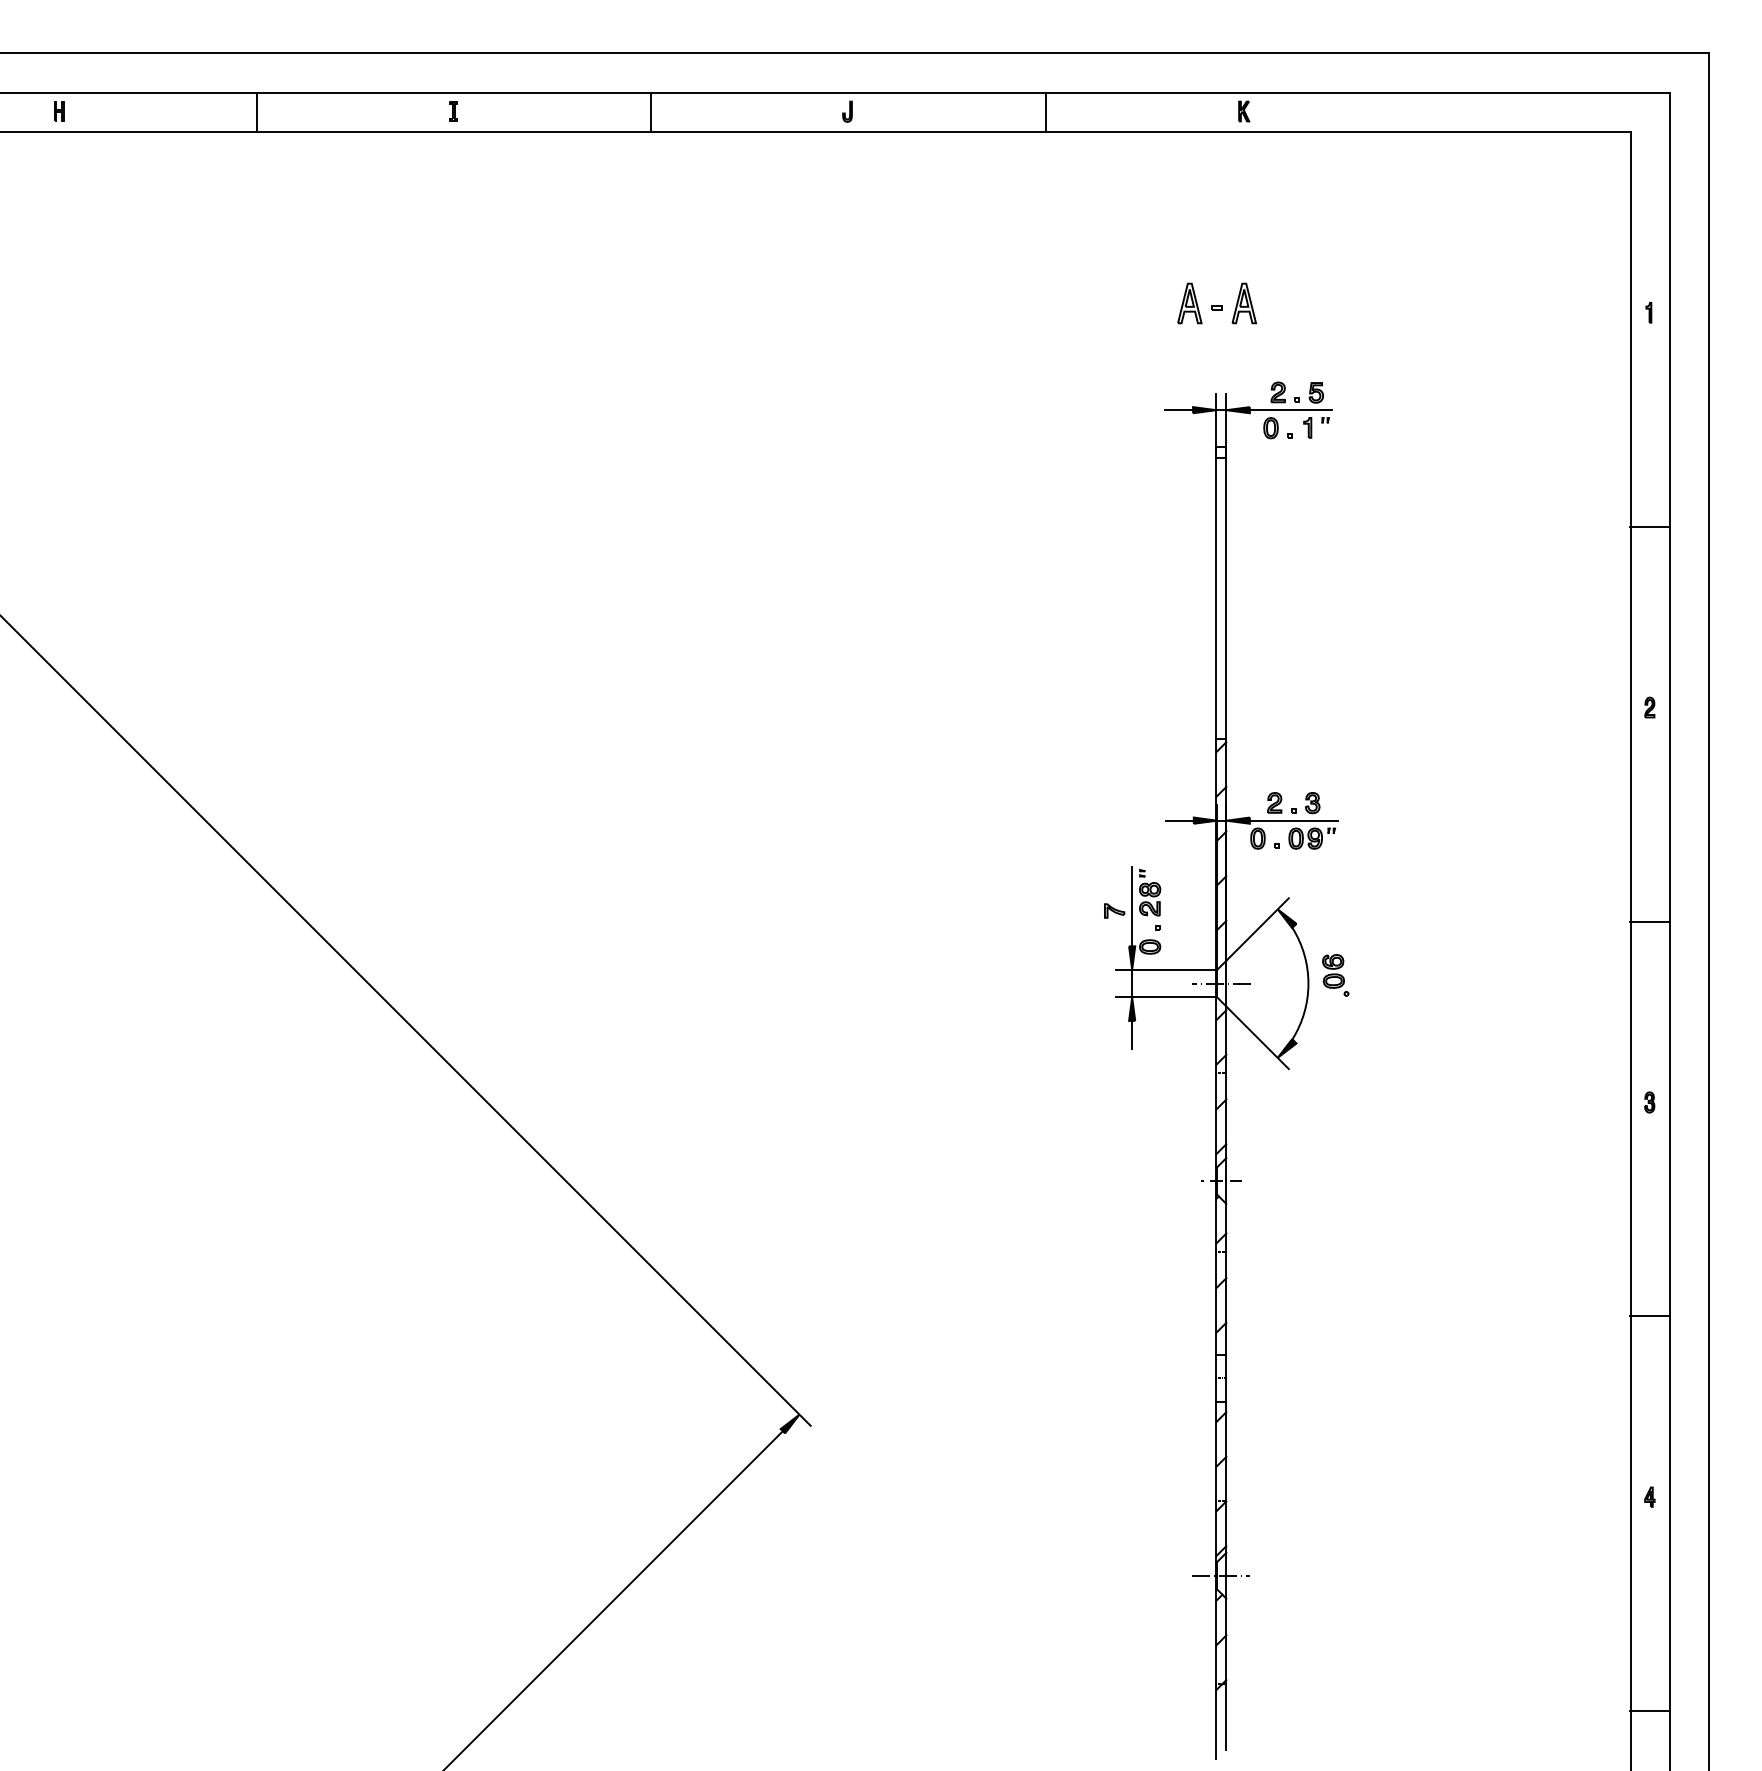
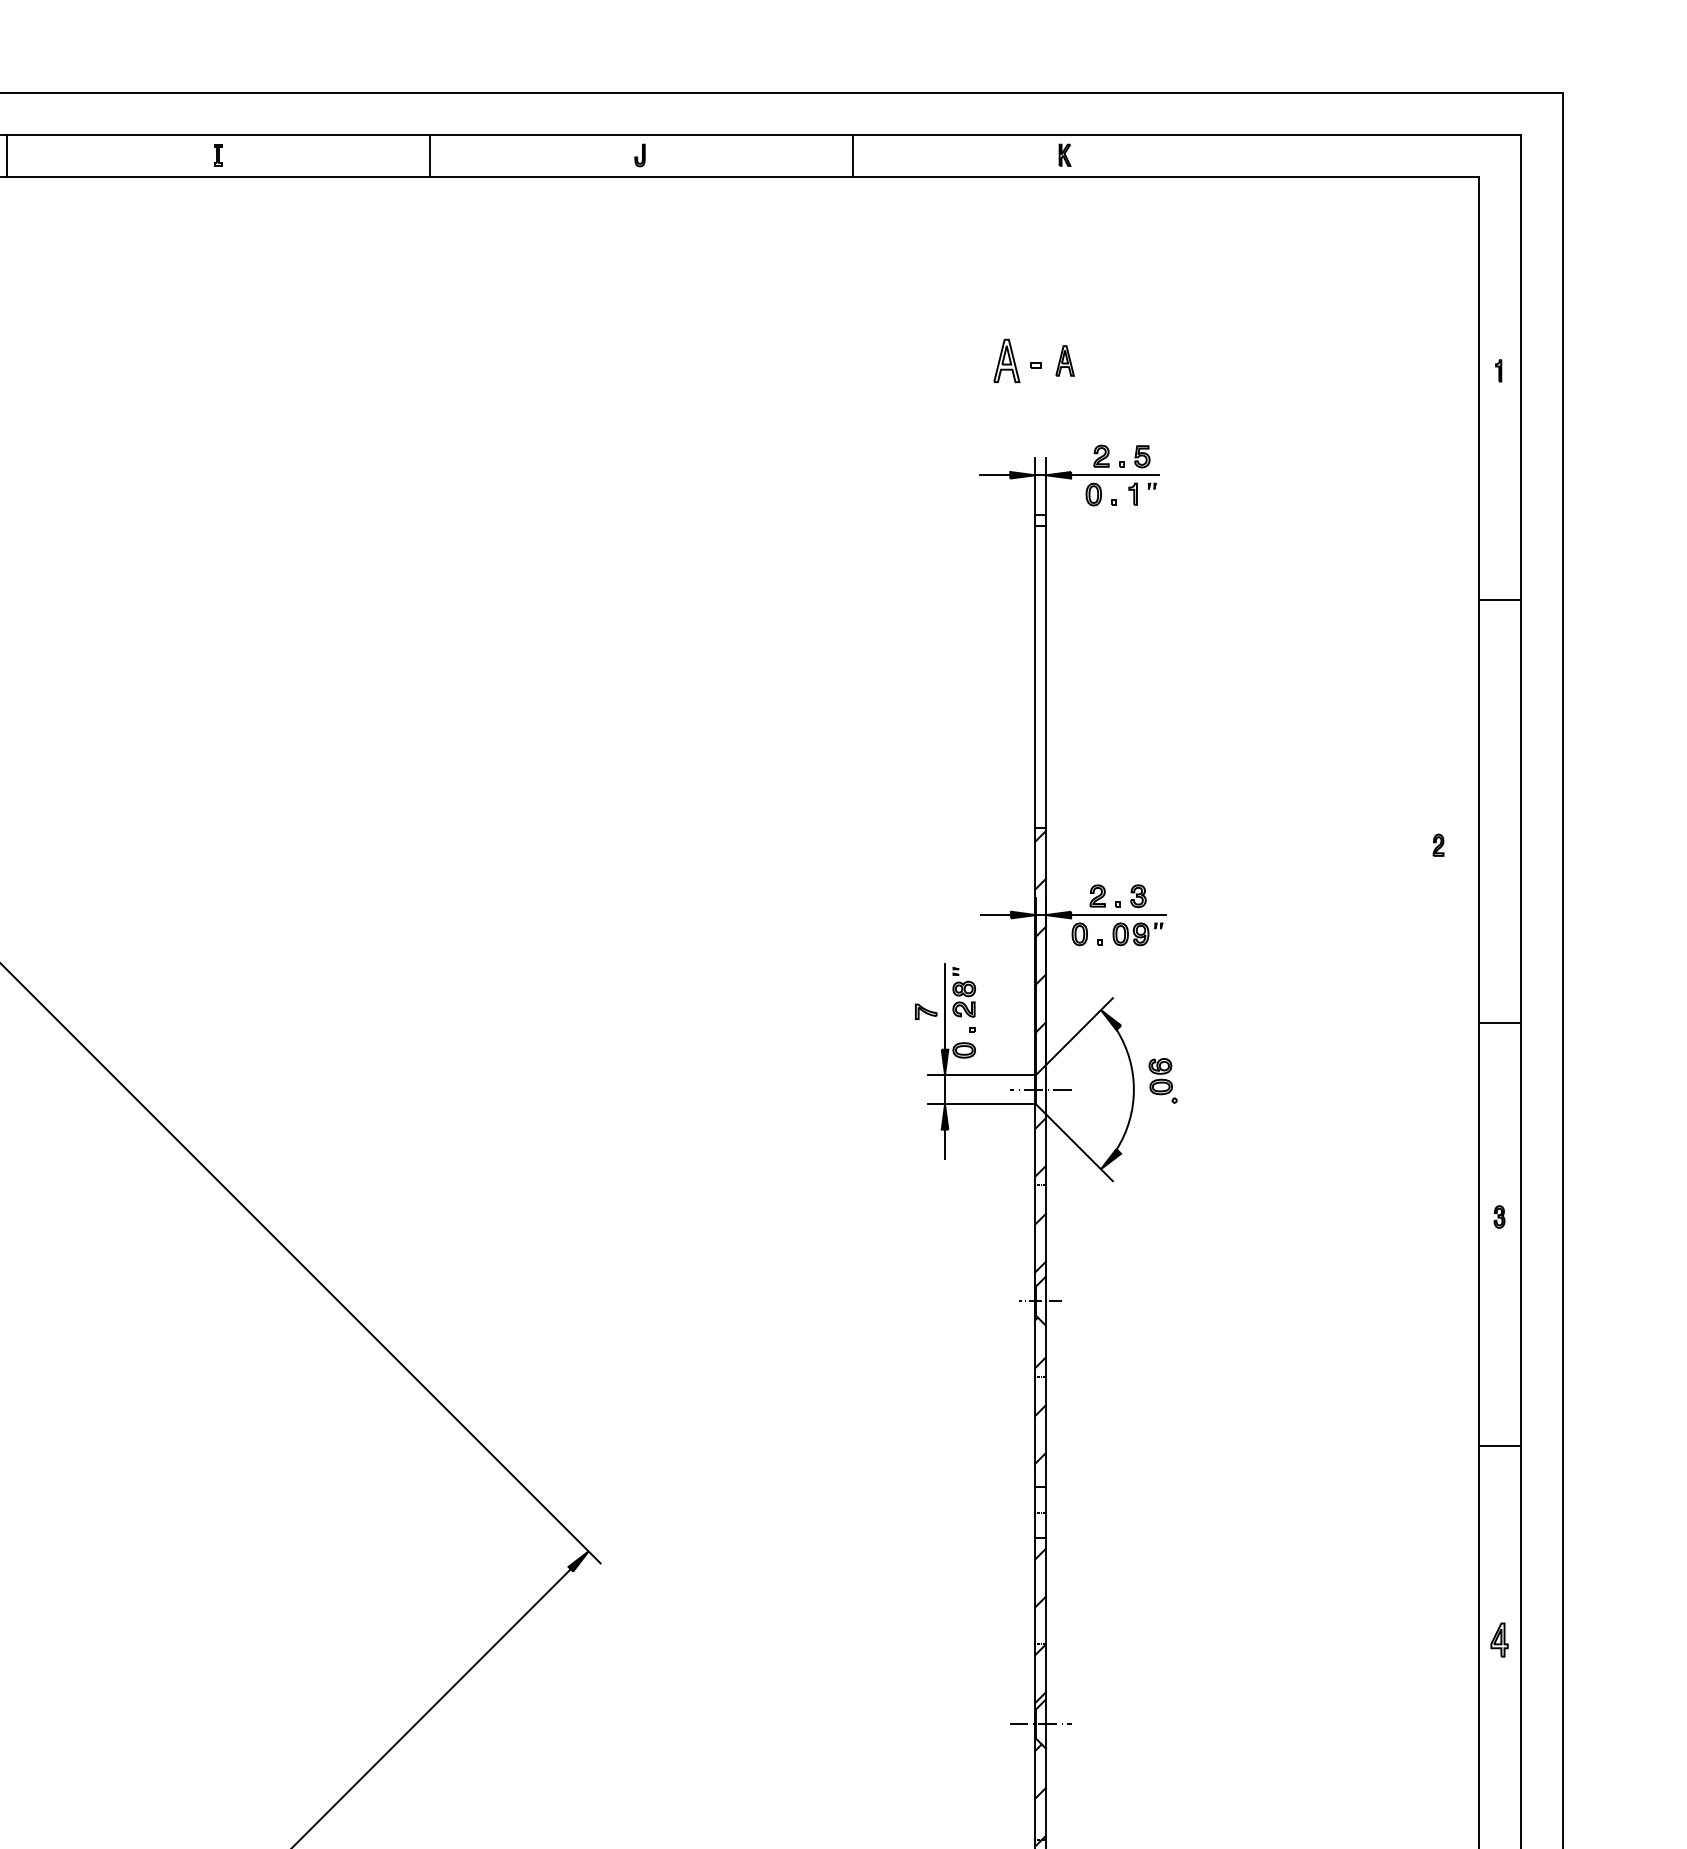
part: (1243, 303) -> (1064, 360), size x0.7
part: (1649, 707) -> (1438, 845), moved
part: (1649, 1496) -> (1499, 1639), size x1.6

